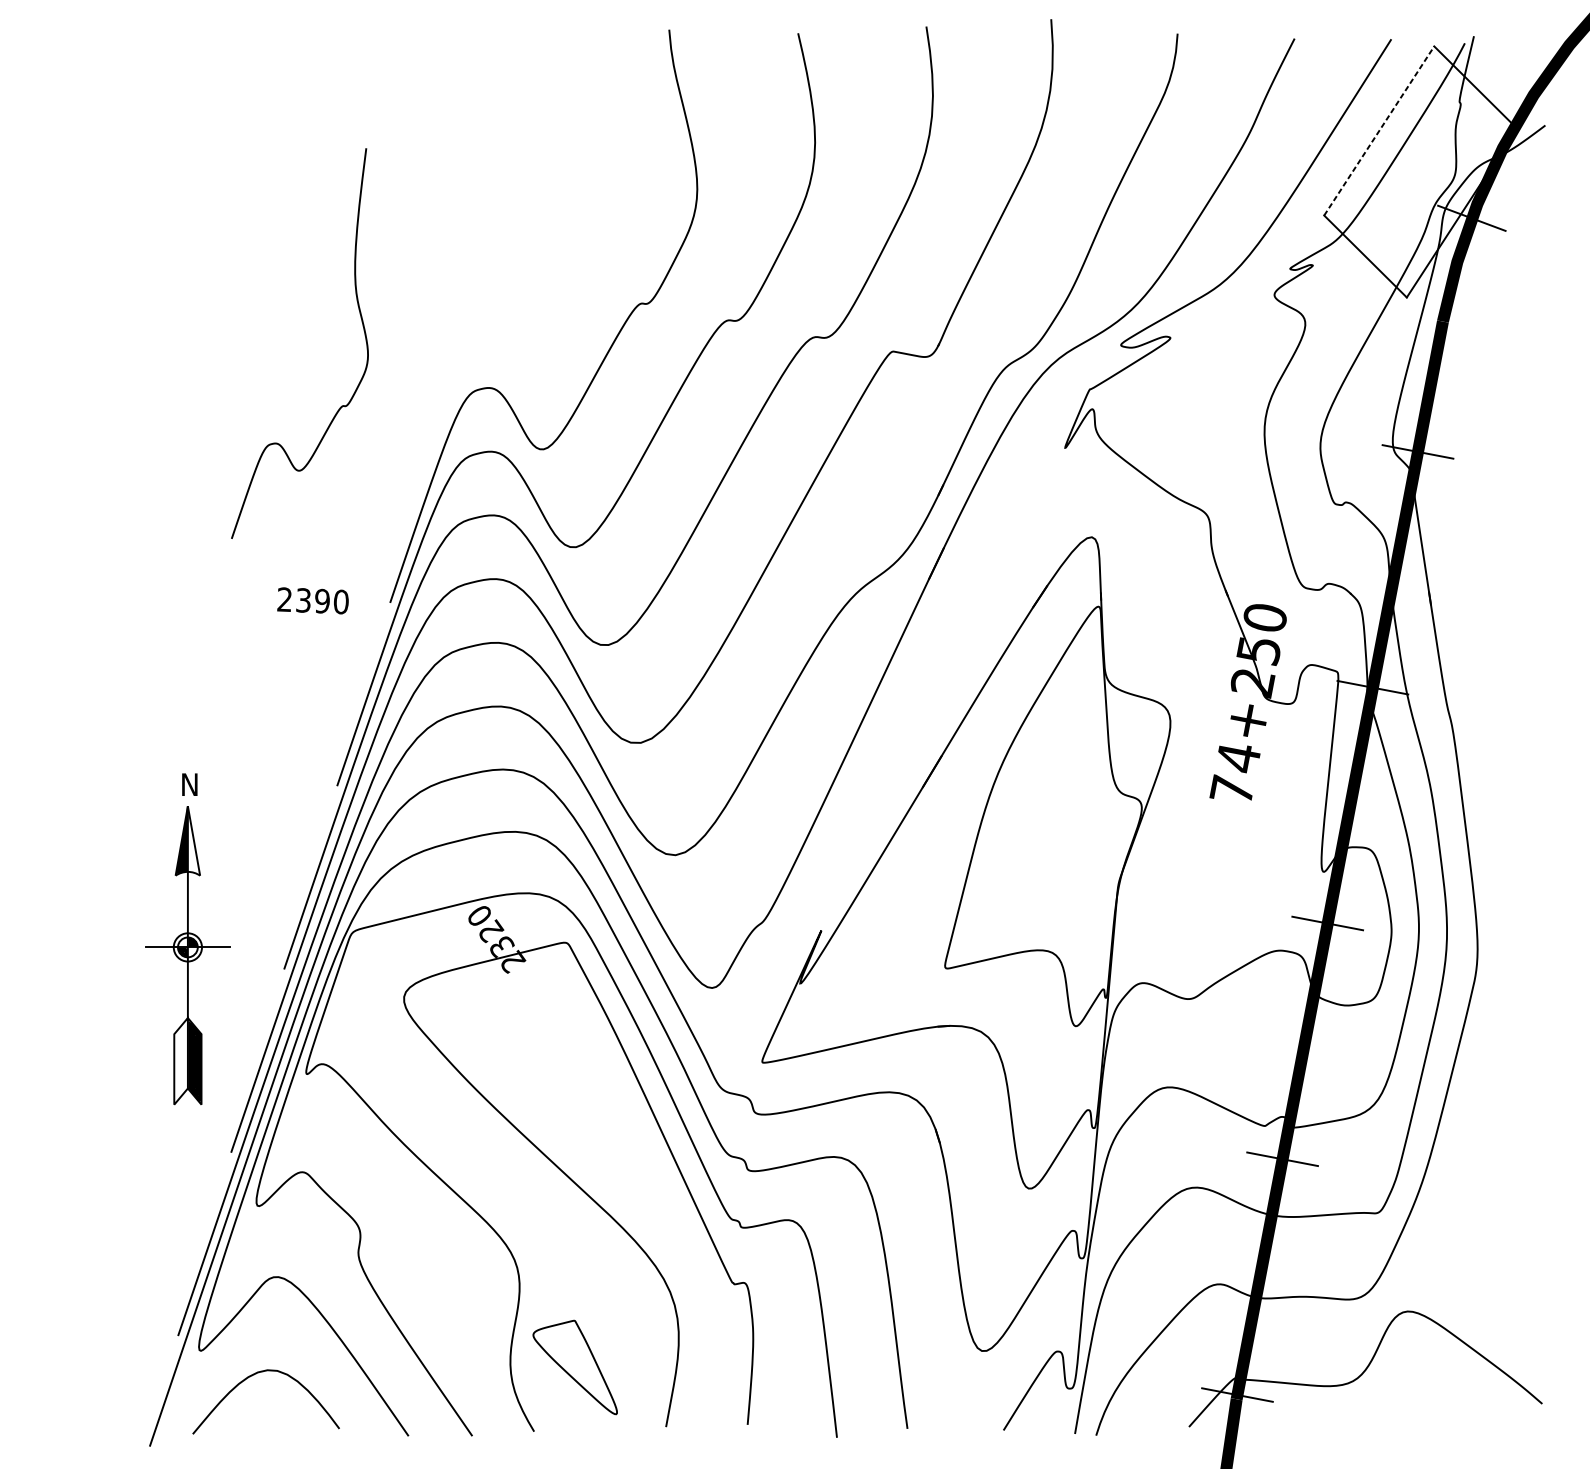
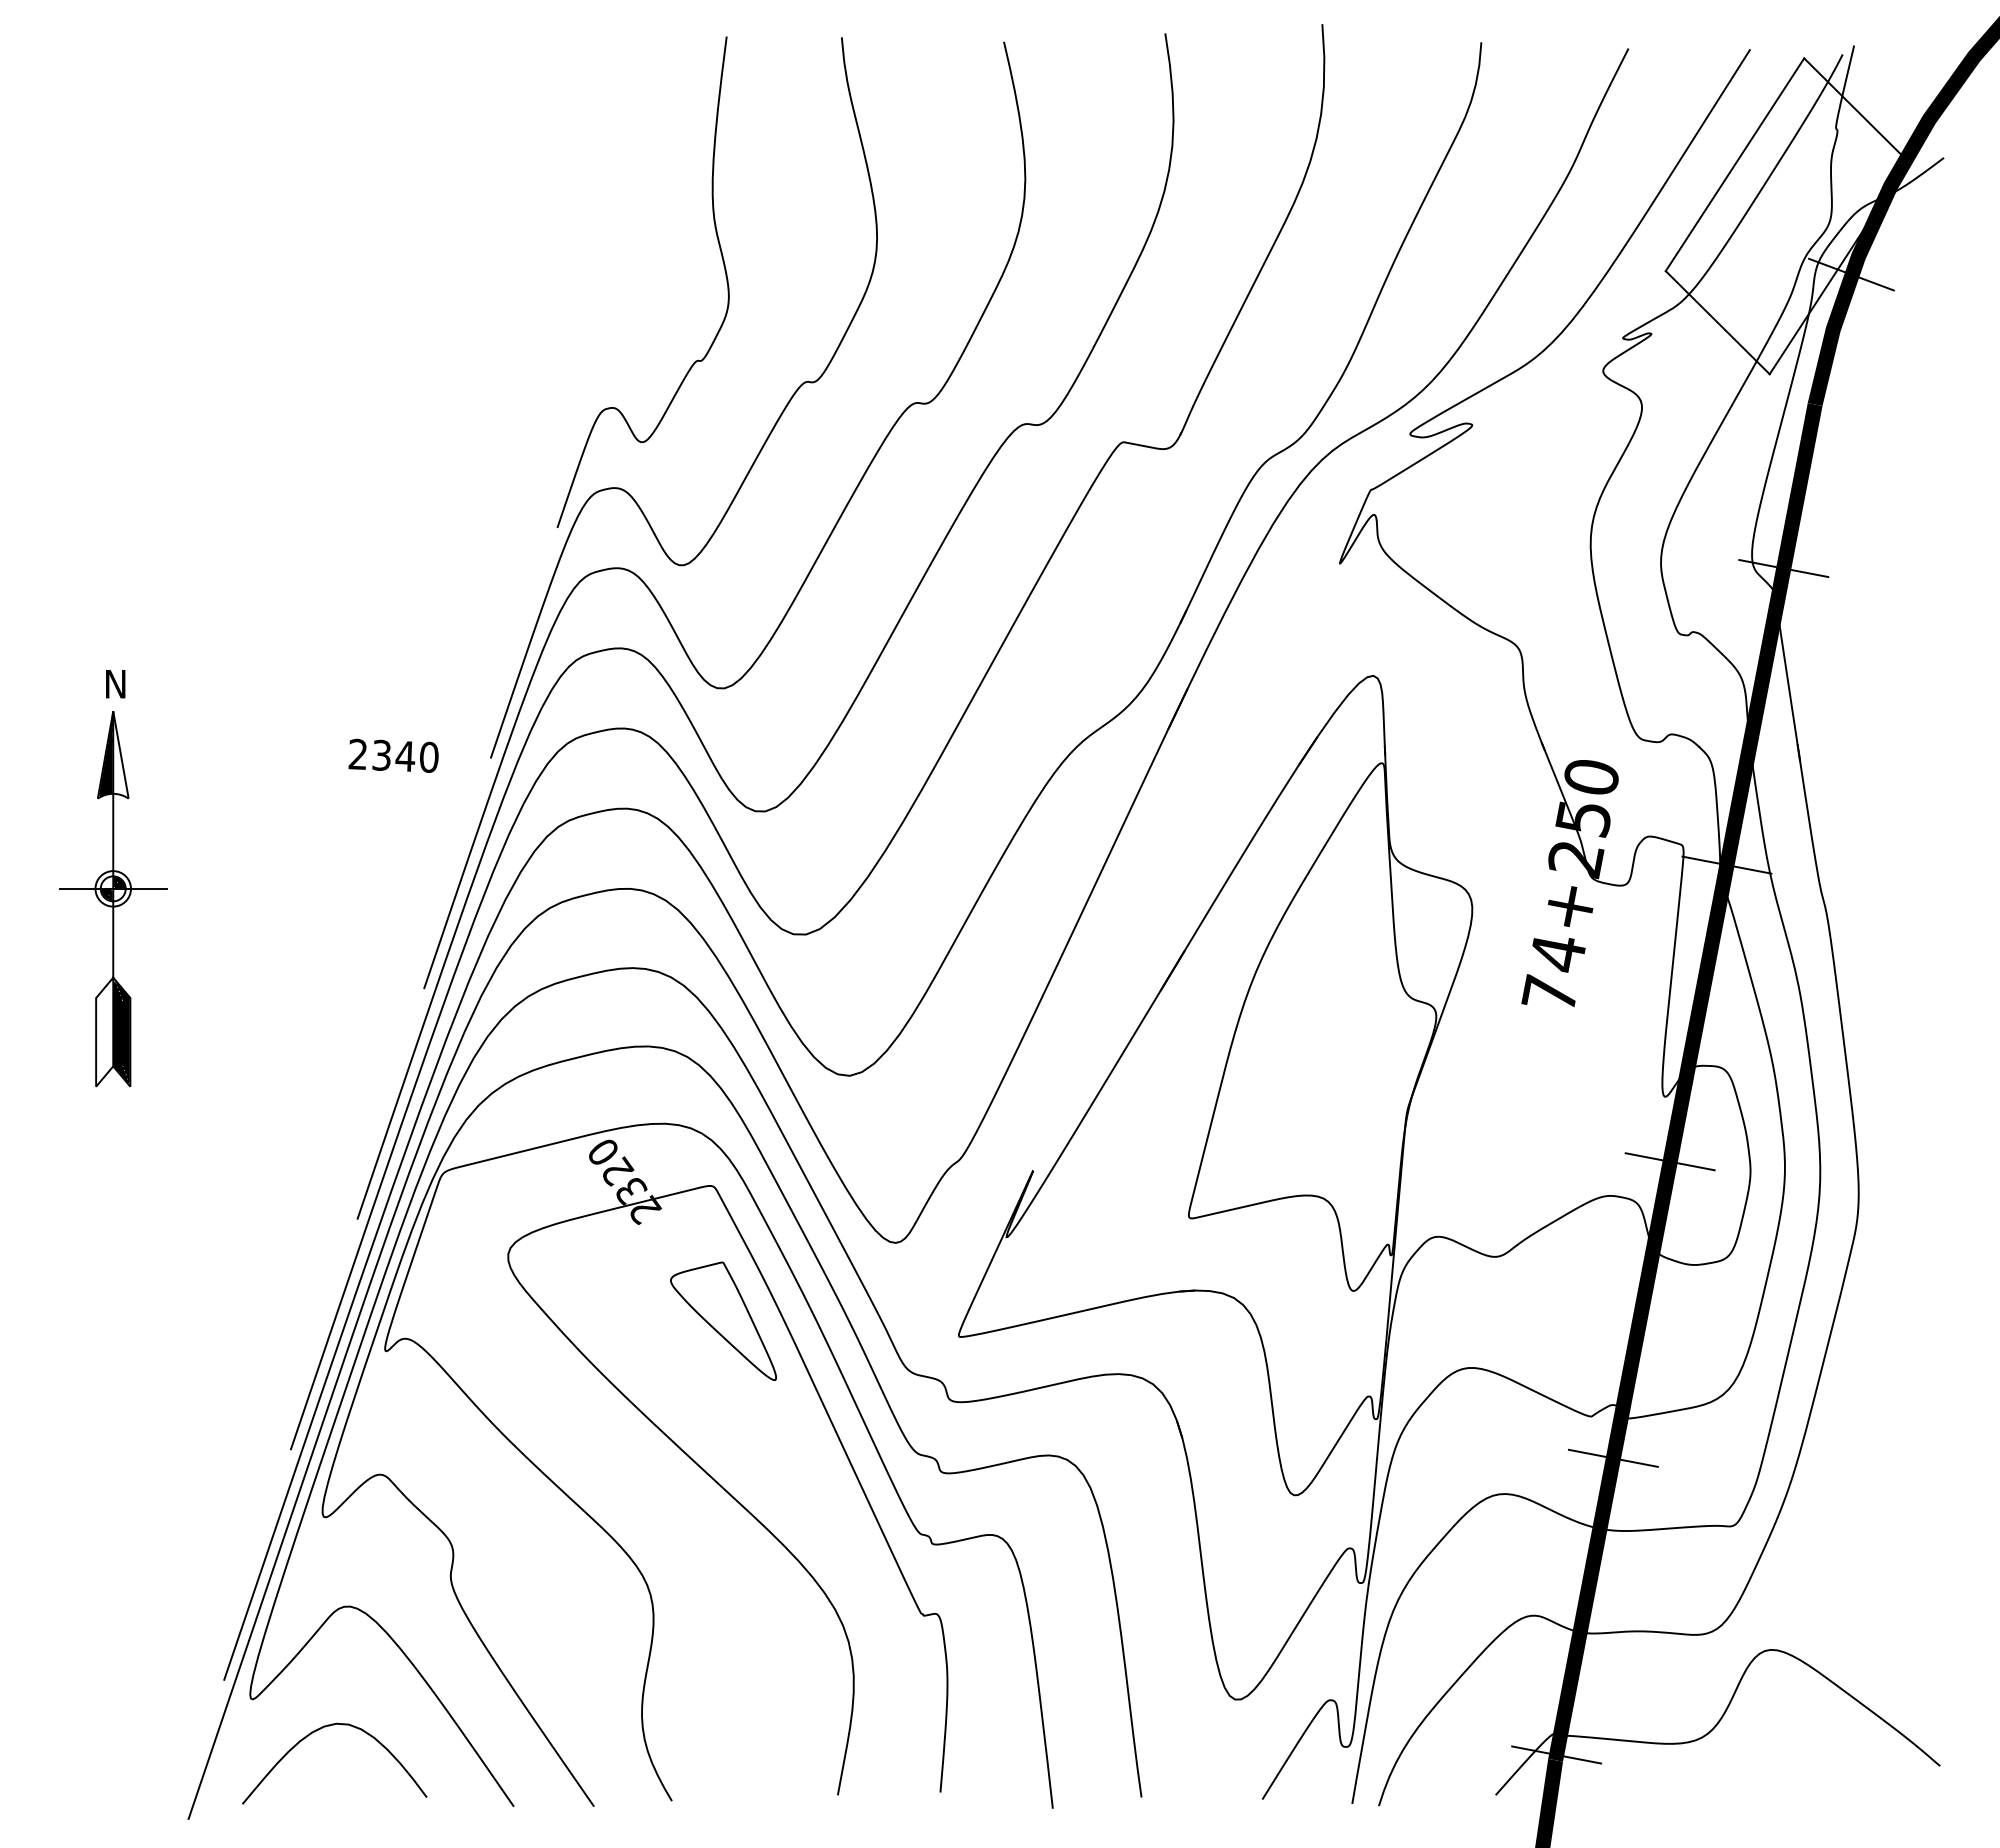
line: (1379, 130) -> (1735, 164), dashed -> solid
curve: (363, 331) -> (723, 266), moved
text: (322, 600) -> (405, 755), 2390 -> 2340
part: (188, 939) -> (113, 878), moved
part: (575, 1366) -> (723, 1320), moved

